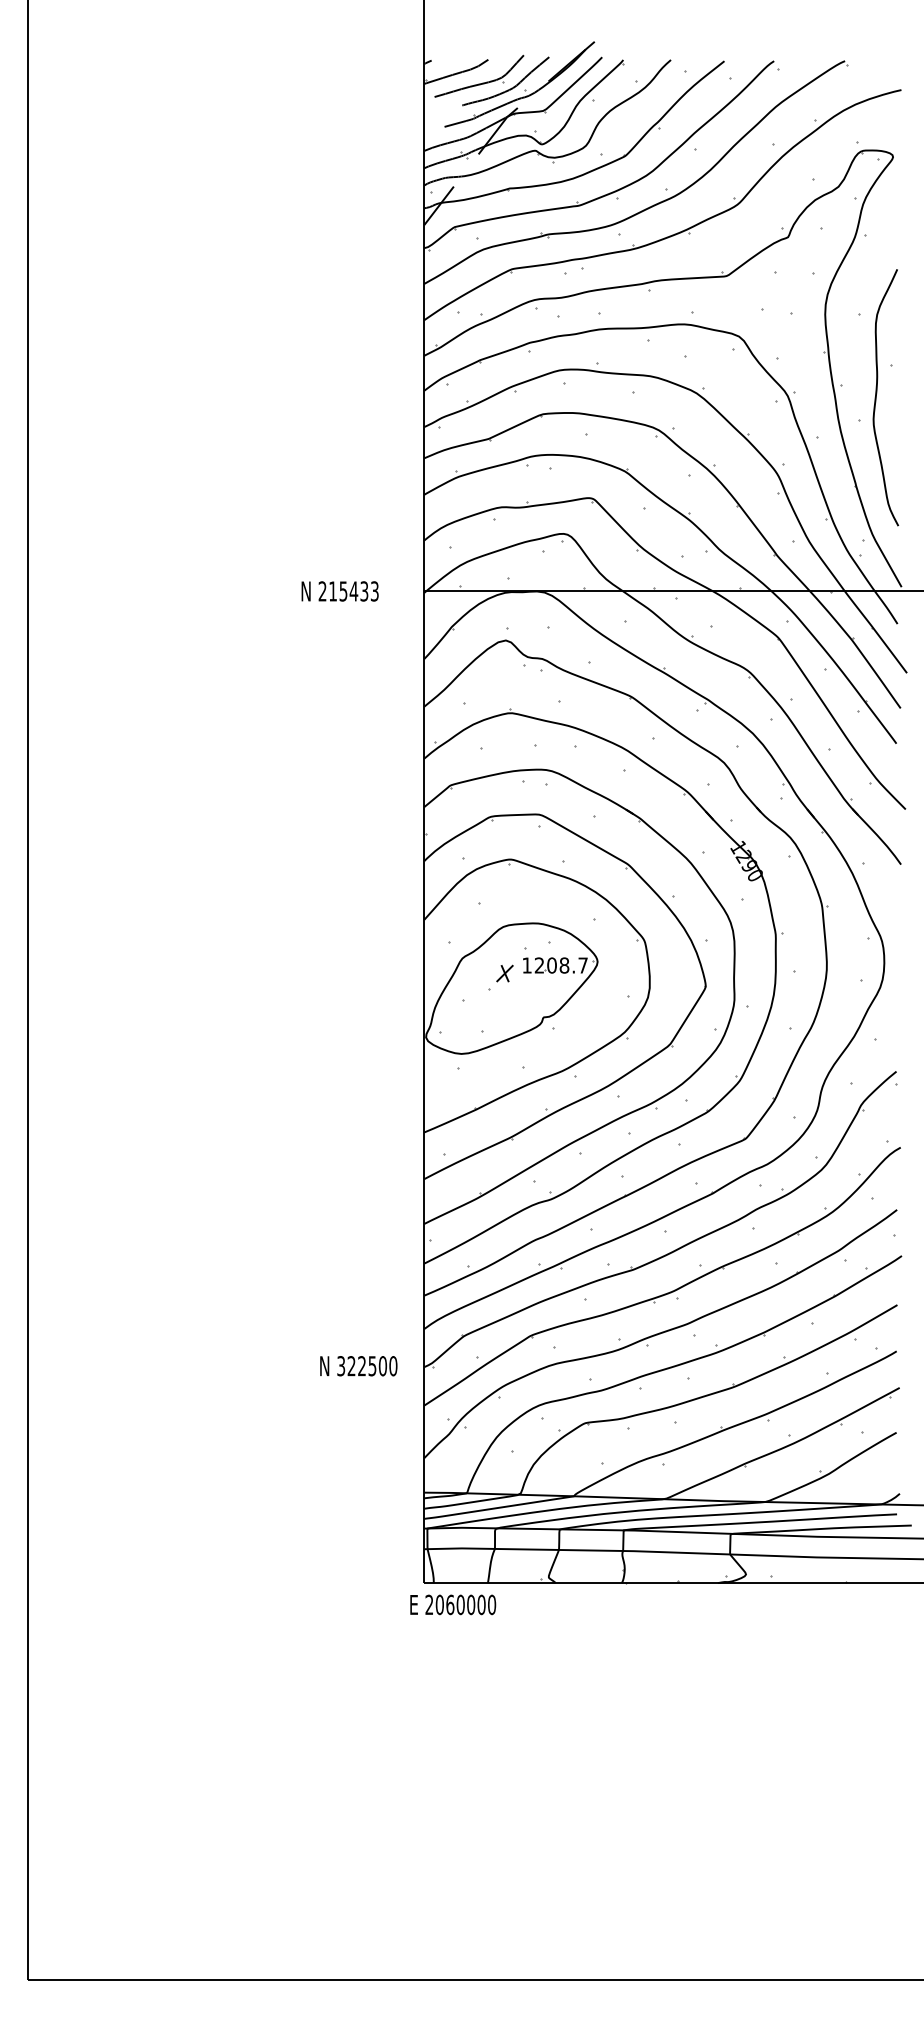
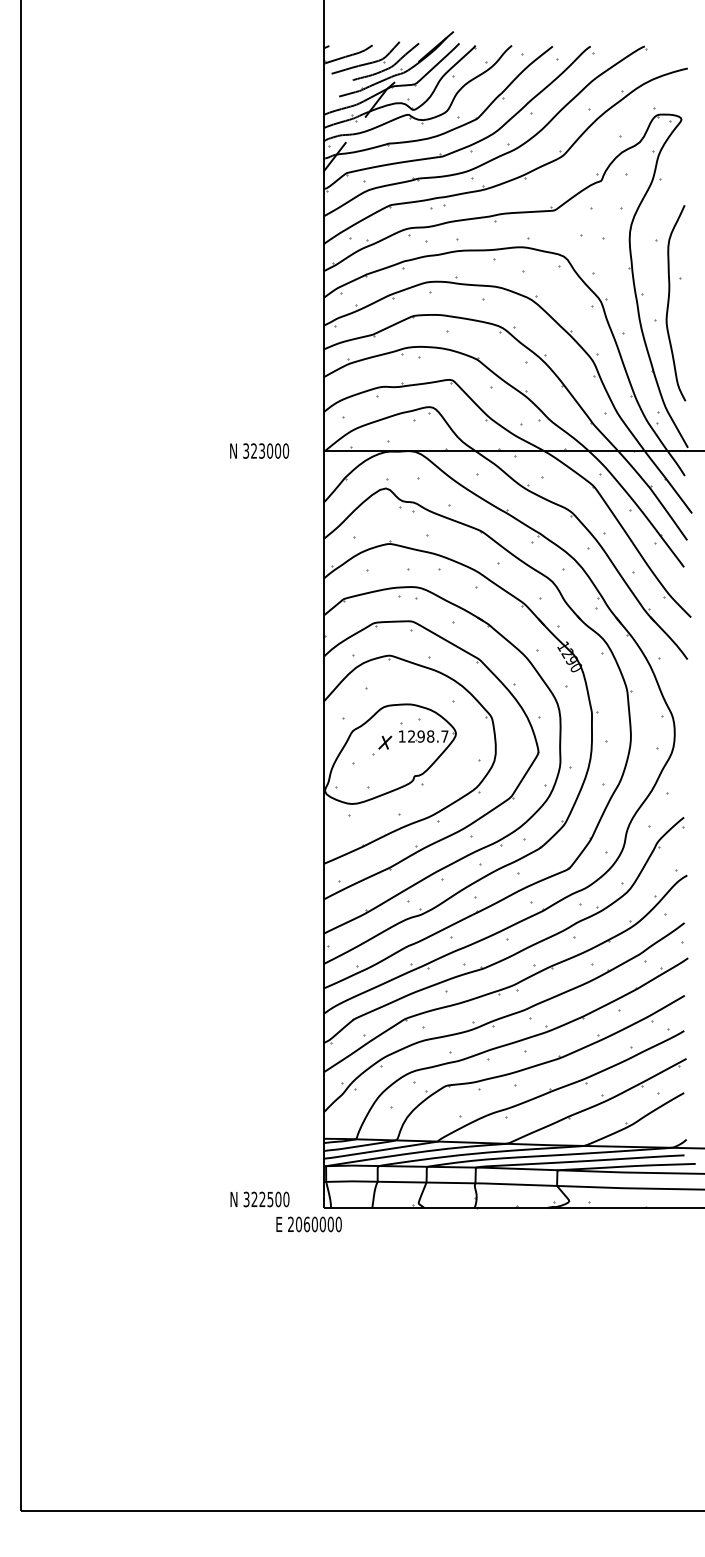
text: (348, 591) -> (265, 451), 215433 -> 323000
text: (551, 965) -> (420, 736), 1208.7 -> 1298.7
text: (358, 1366) -> (259, 1199), moved
text: (453, 1604) -> (309, 1224), moved

